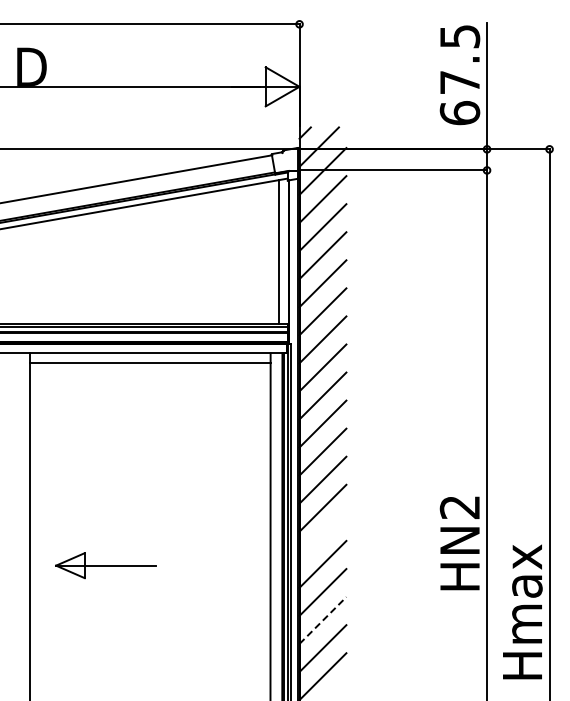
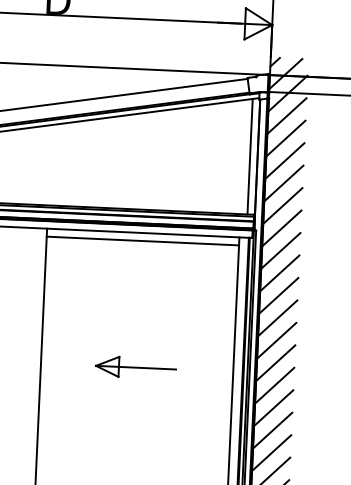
line: (322, 535) -> (274, 385), added
part: (105, 565) -> (135, 367), moved
line: (323, 620) -> (272, 453), dashed -> solid

